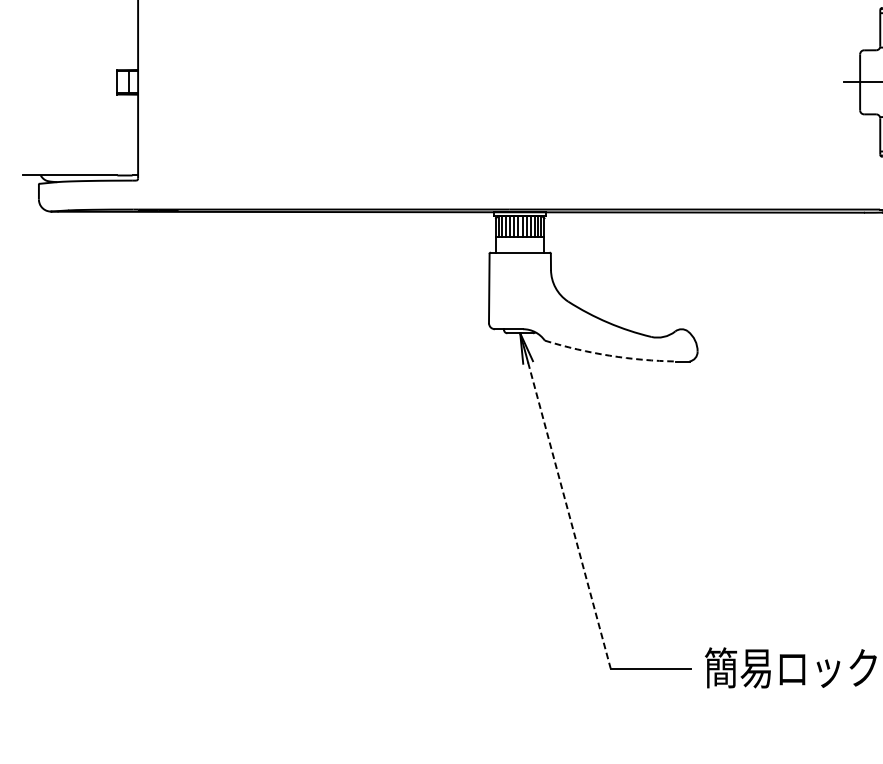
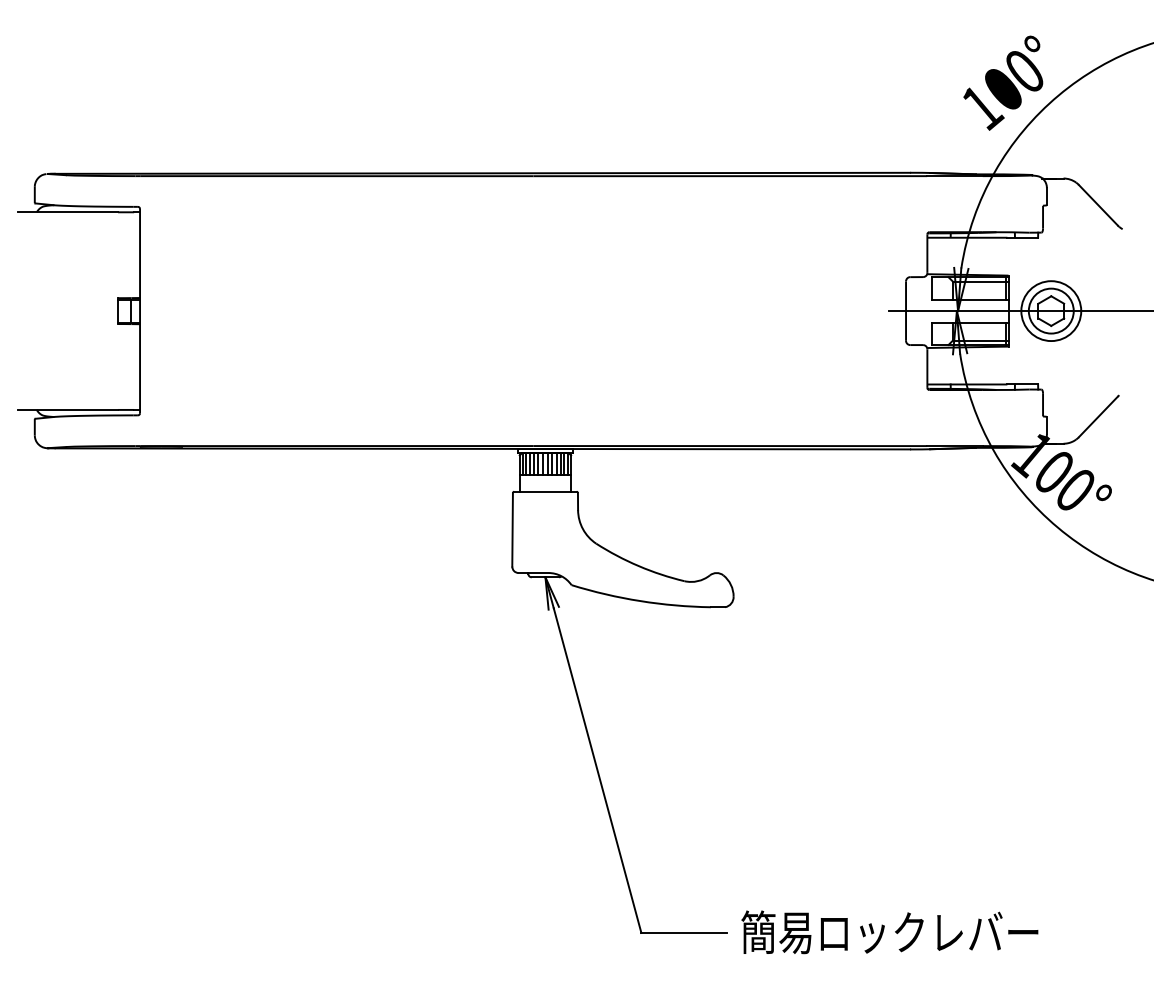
arc: (609, 356) -> (640, 601), dashed -> solid
line: (569, 516) -> (597, 771), dashed -> solid

